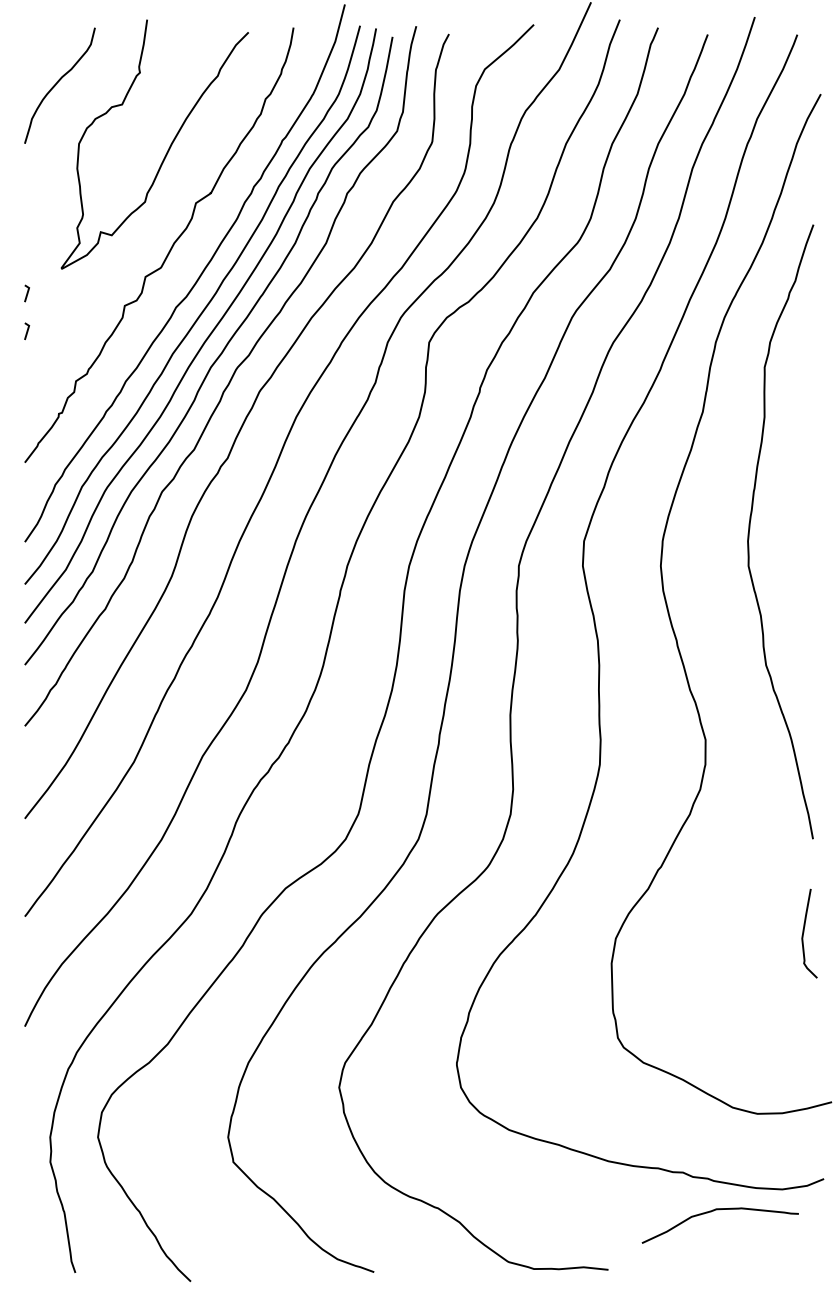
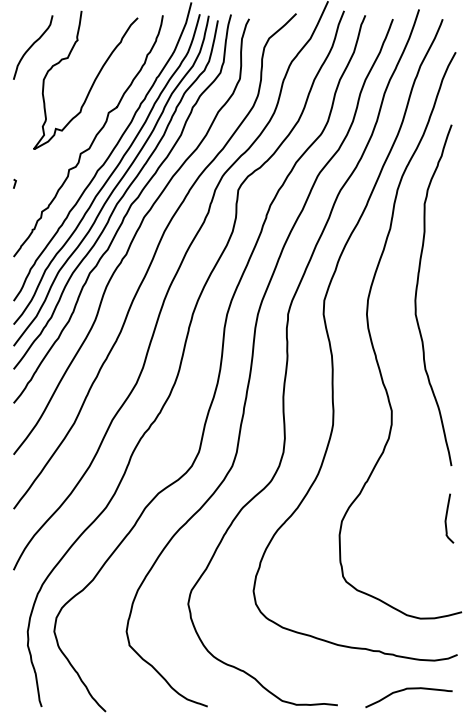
line: (26, 292) -> (14, 162), removed
curve: (714, 1212) -> (405, 690), moved

